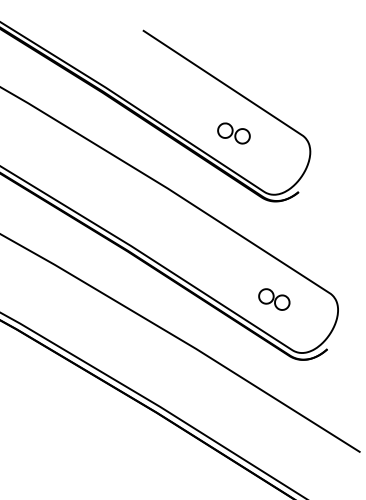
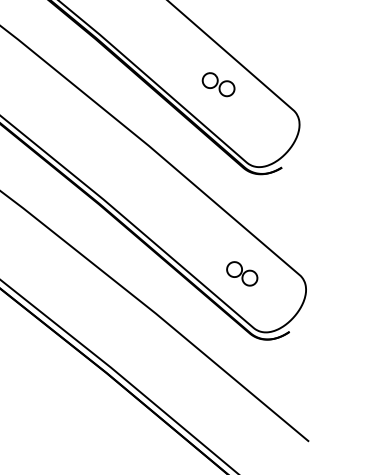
part: (233, 133) -> (218, 84), moved

